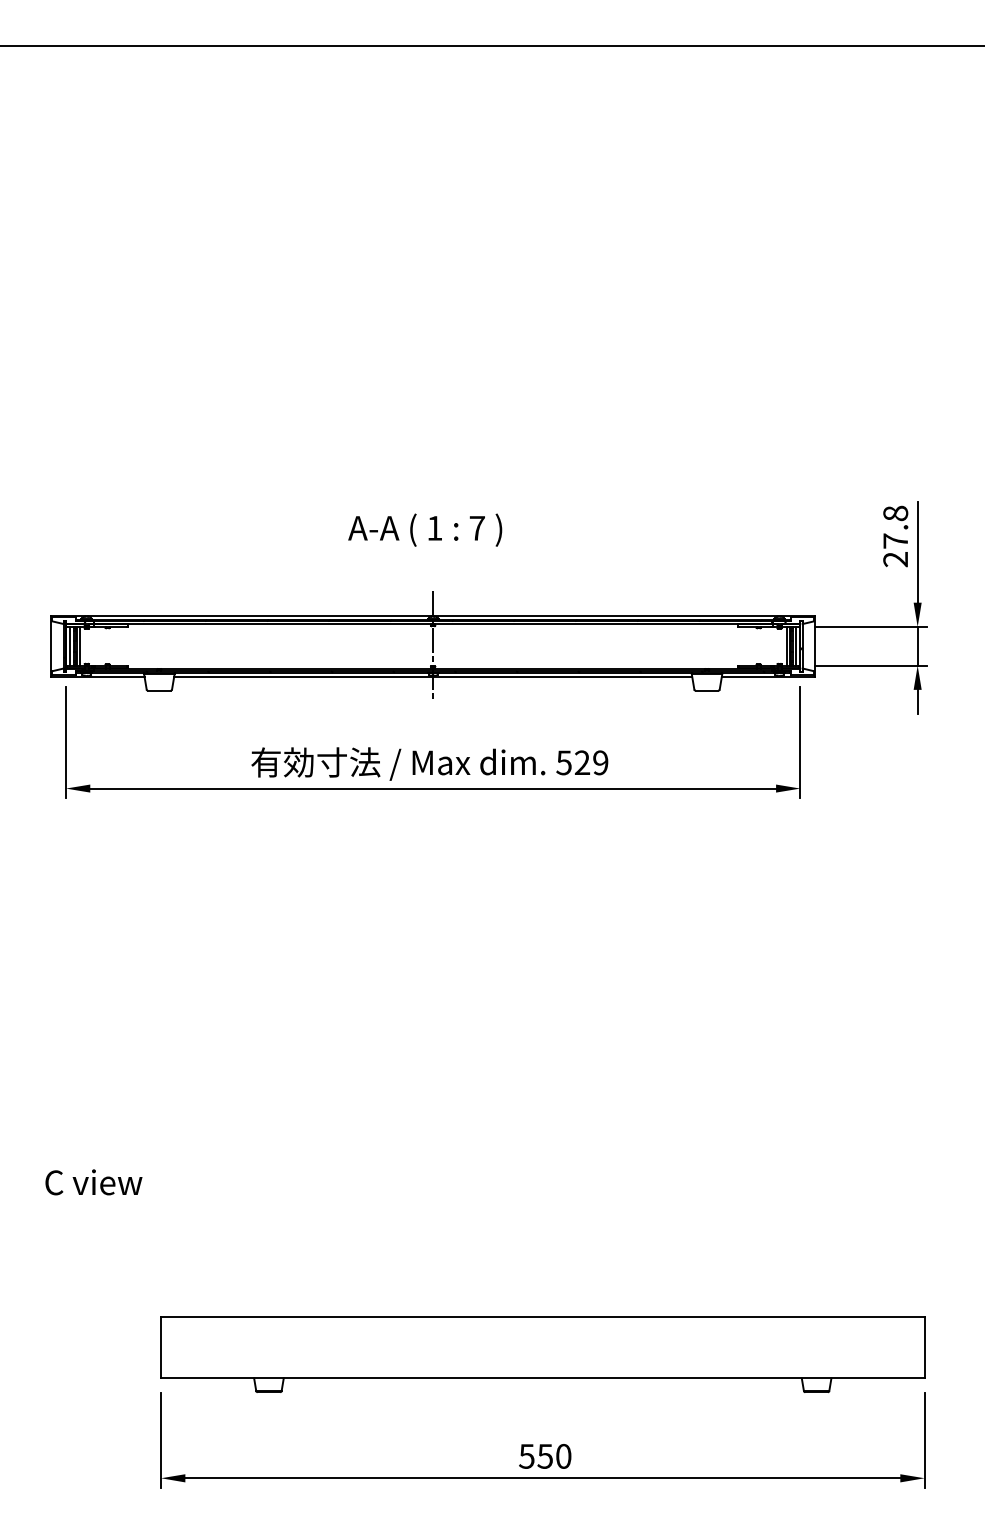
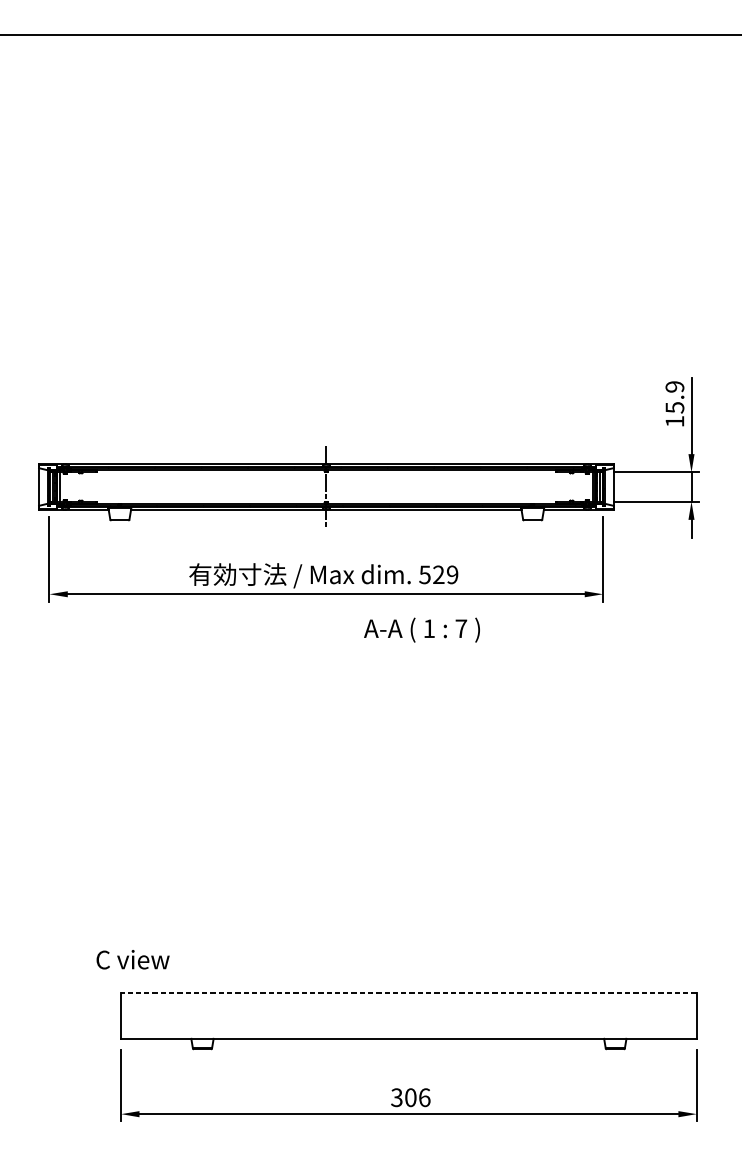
text: (425, 529) -> (422, 629), moved
text: (895, 536) -> (674, 404), 27.8 -> 15.9
text: (93, 1182) -> (132, 959), moved
line: (542, 1317) -> (408, 992), solid -> dashed
text: (545, 1455) -> (410, 1096), 550 -> 306

